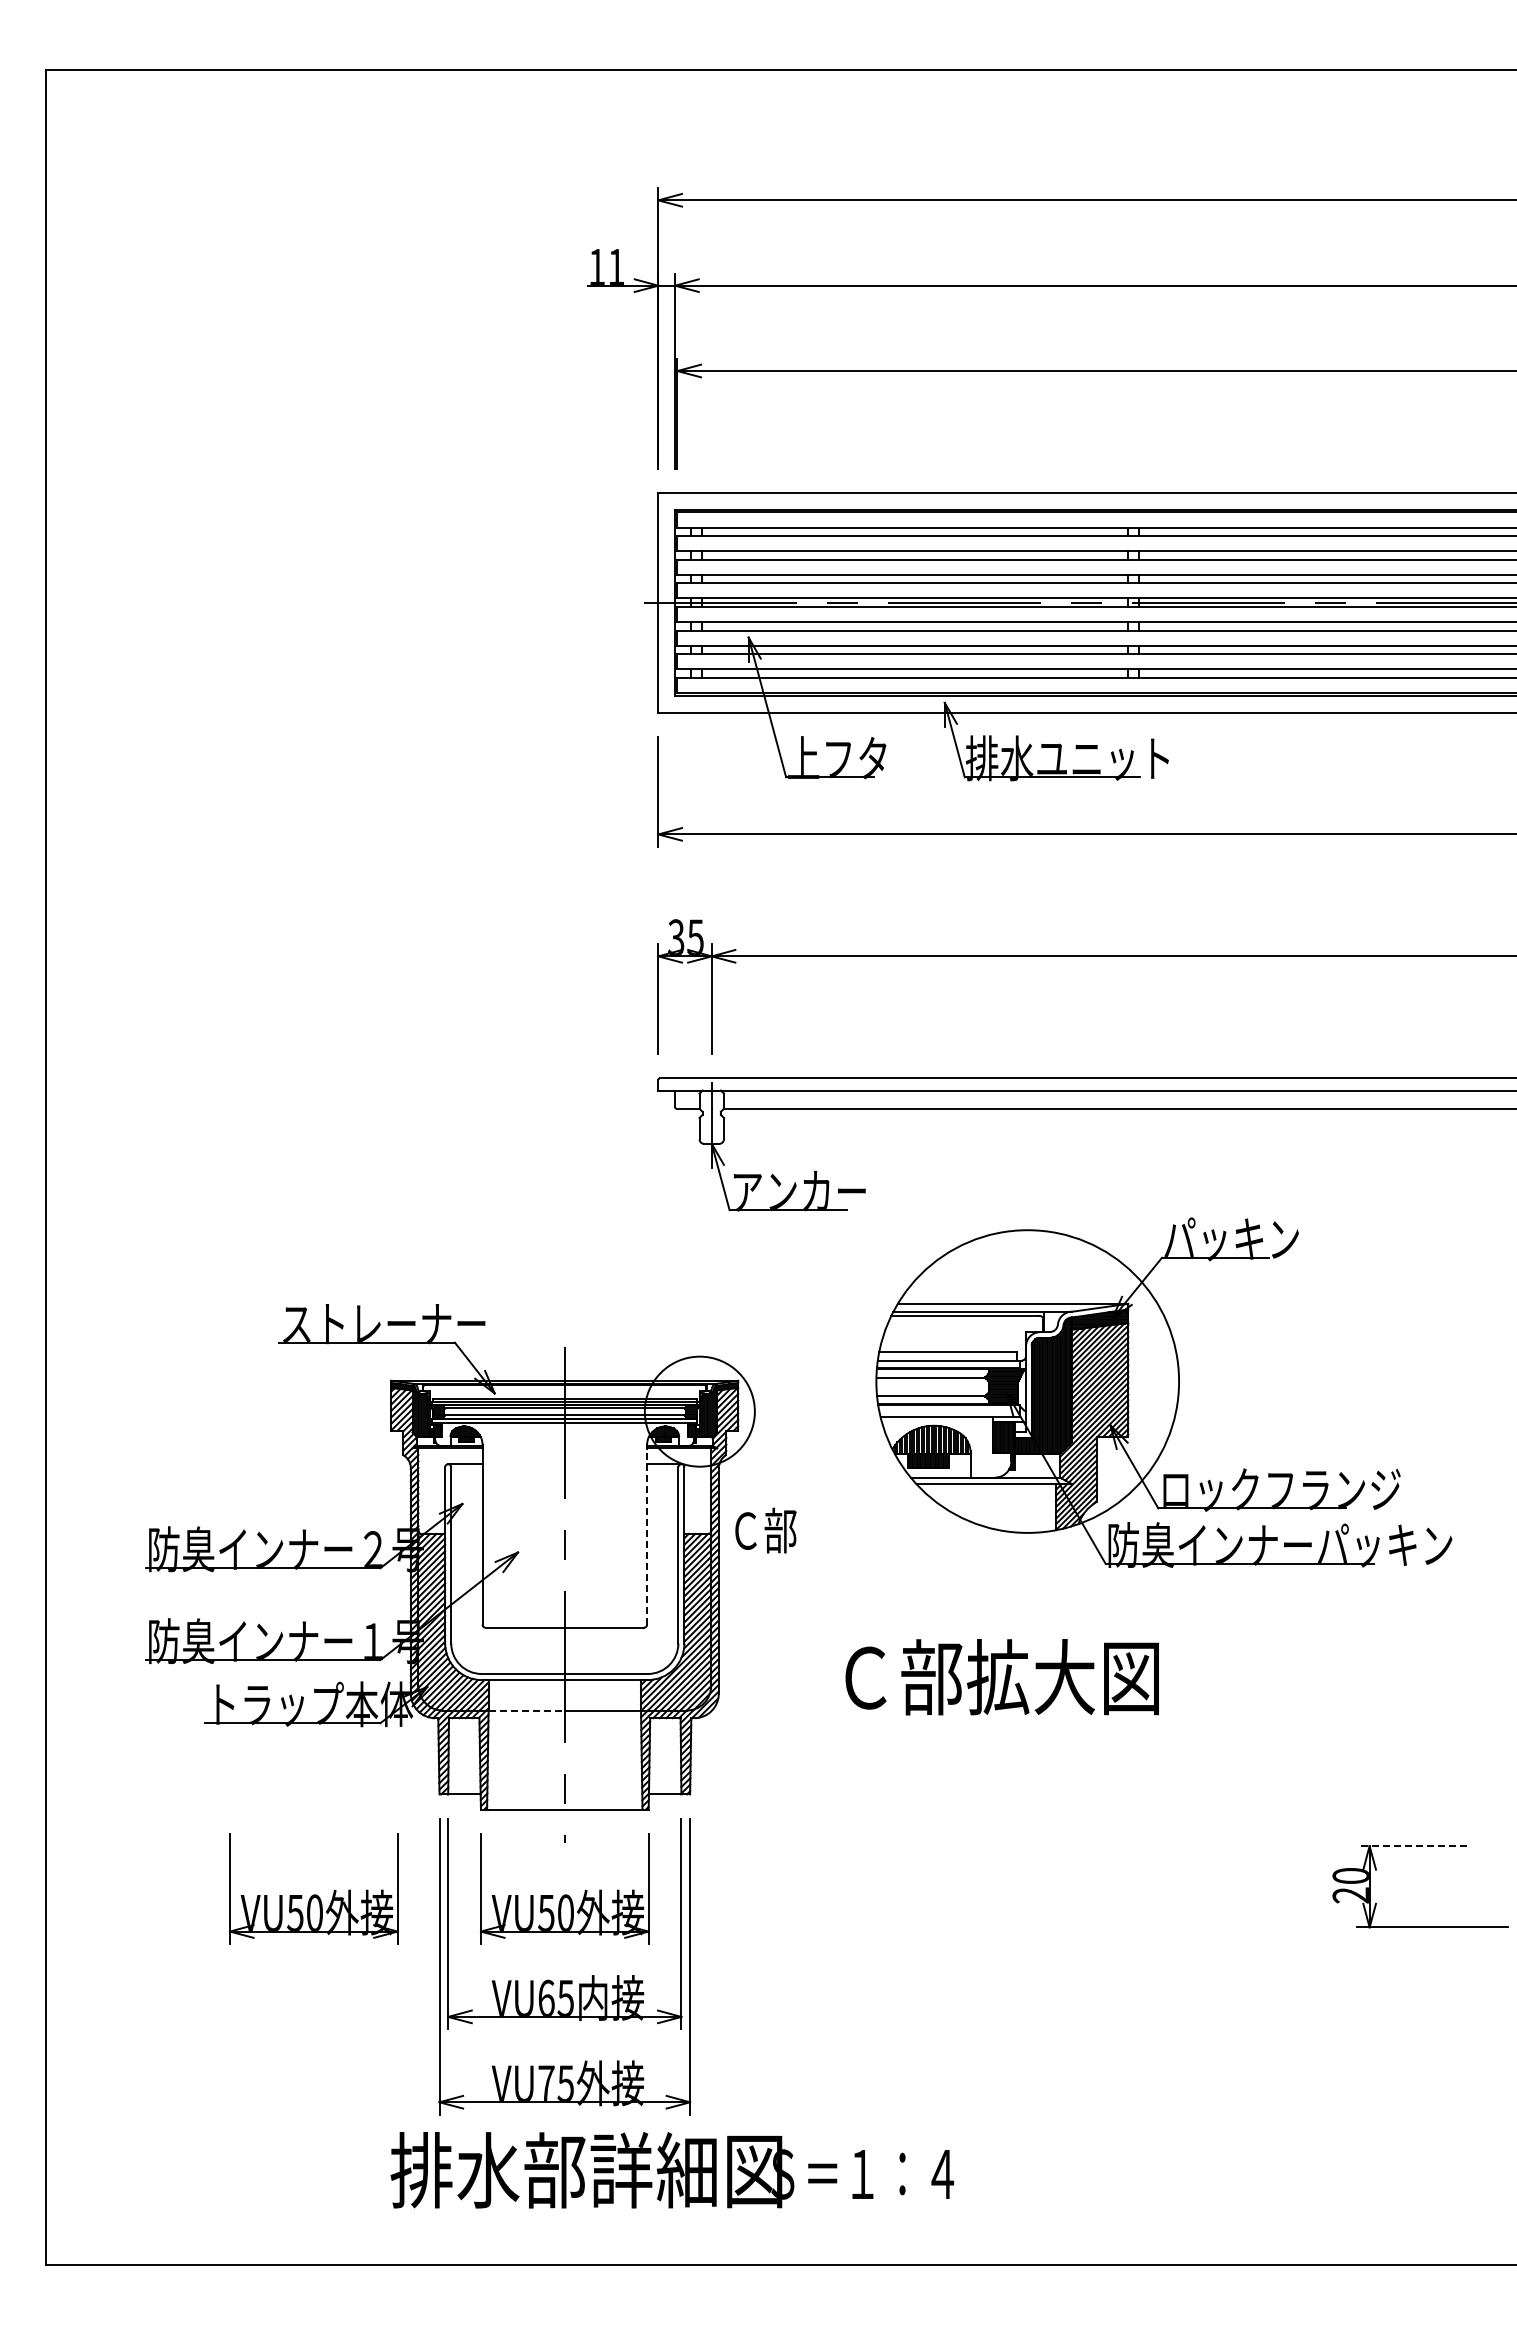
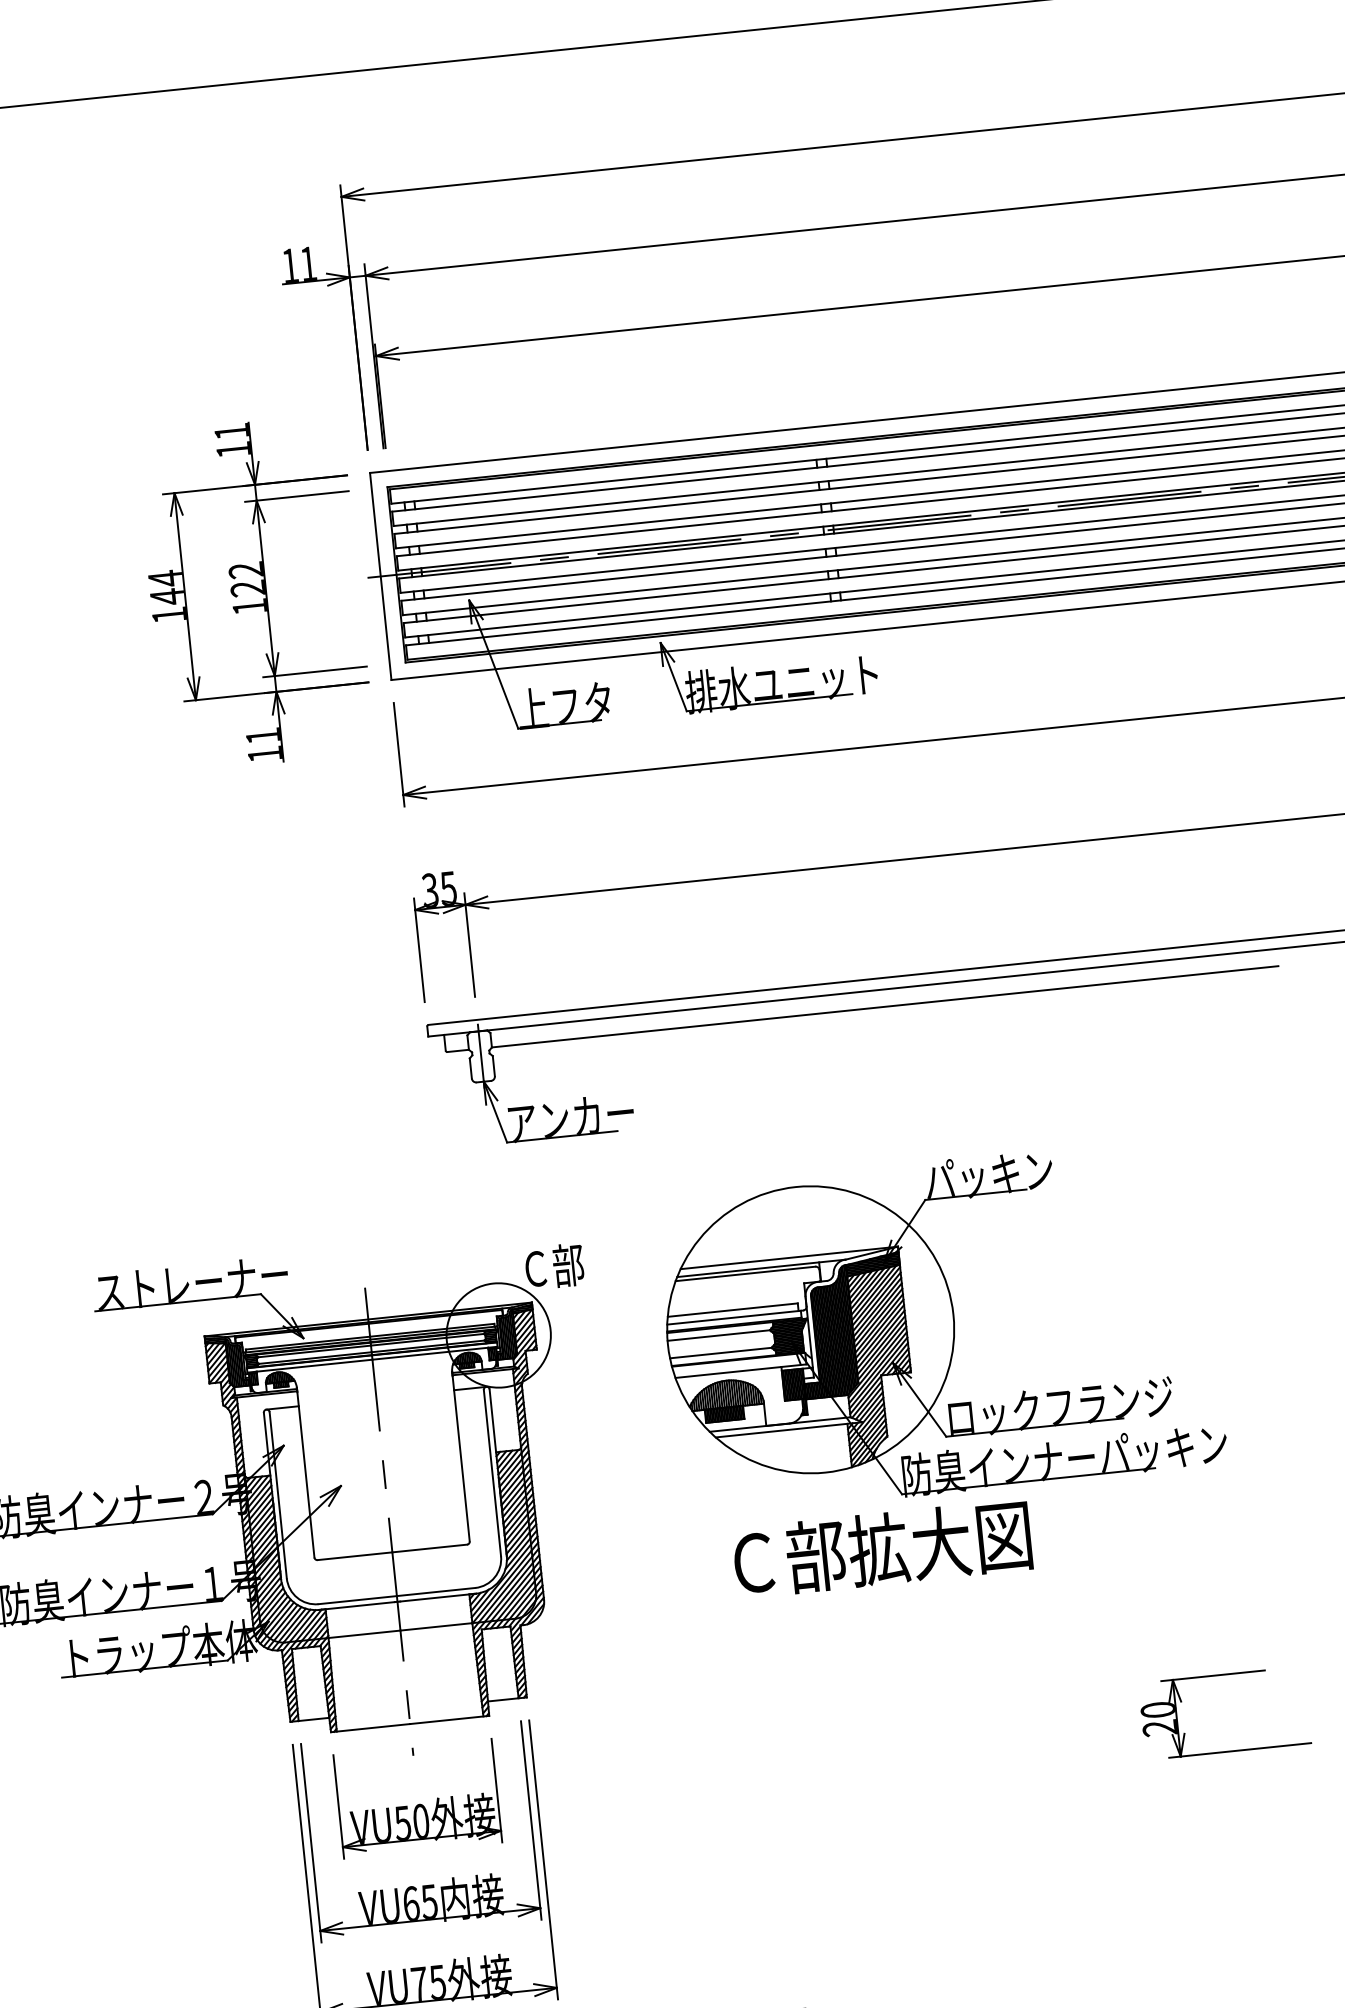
part: (524, 606) -> (254, 593), added
part: (1163, 1392) -> (939, 1326), moved
text: (765, 1530) -> (554, 1266), moved
line: (647, 1534) -> (461, 1456), dashed -> solid
text: (1001, 1677) -> (881, 1549), moved
line: (527, 1710) -> (365, 1634), dashed -> solid
line: (1412, 1846) -> (1213, 1676), dashed -> solid
part: (313, 1888) -> (180, 1822), removed

